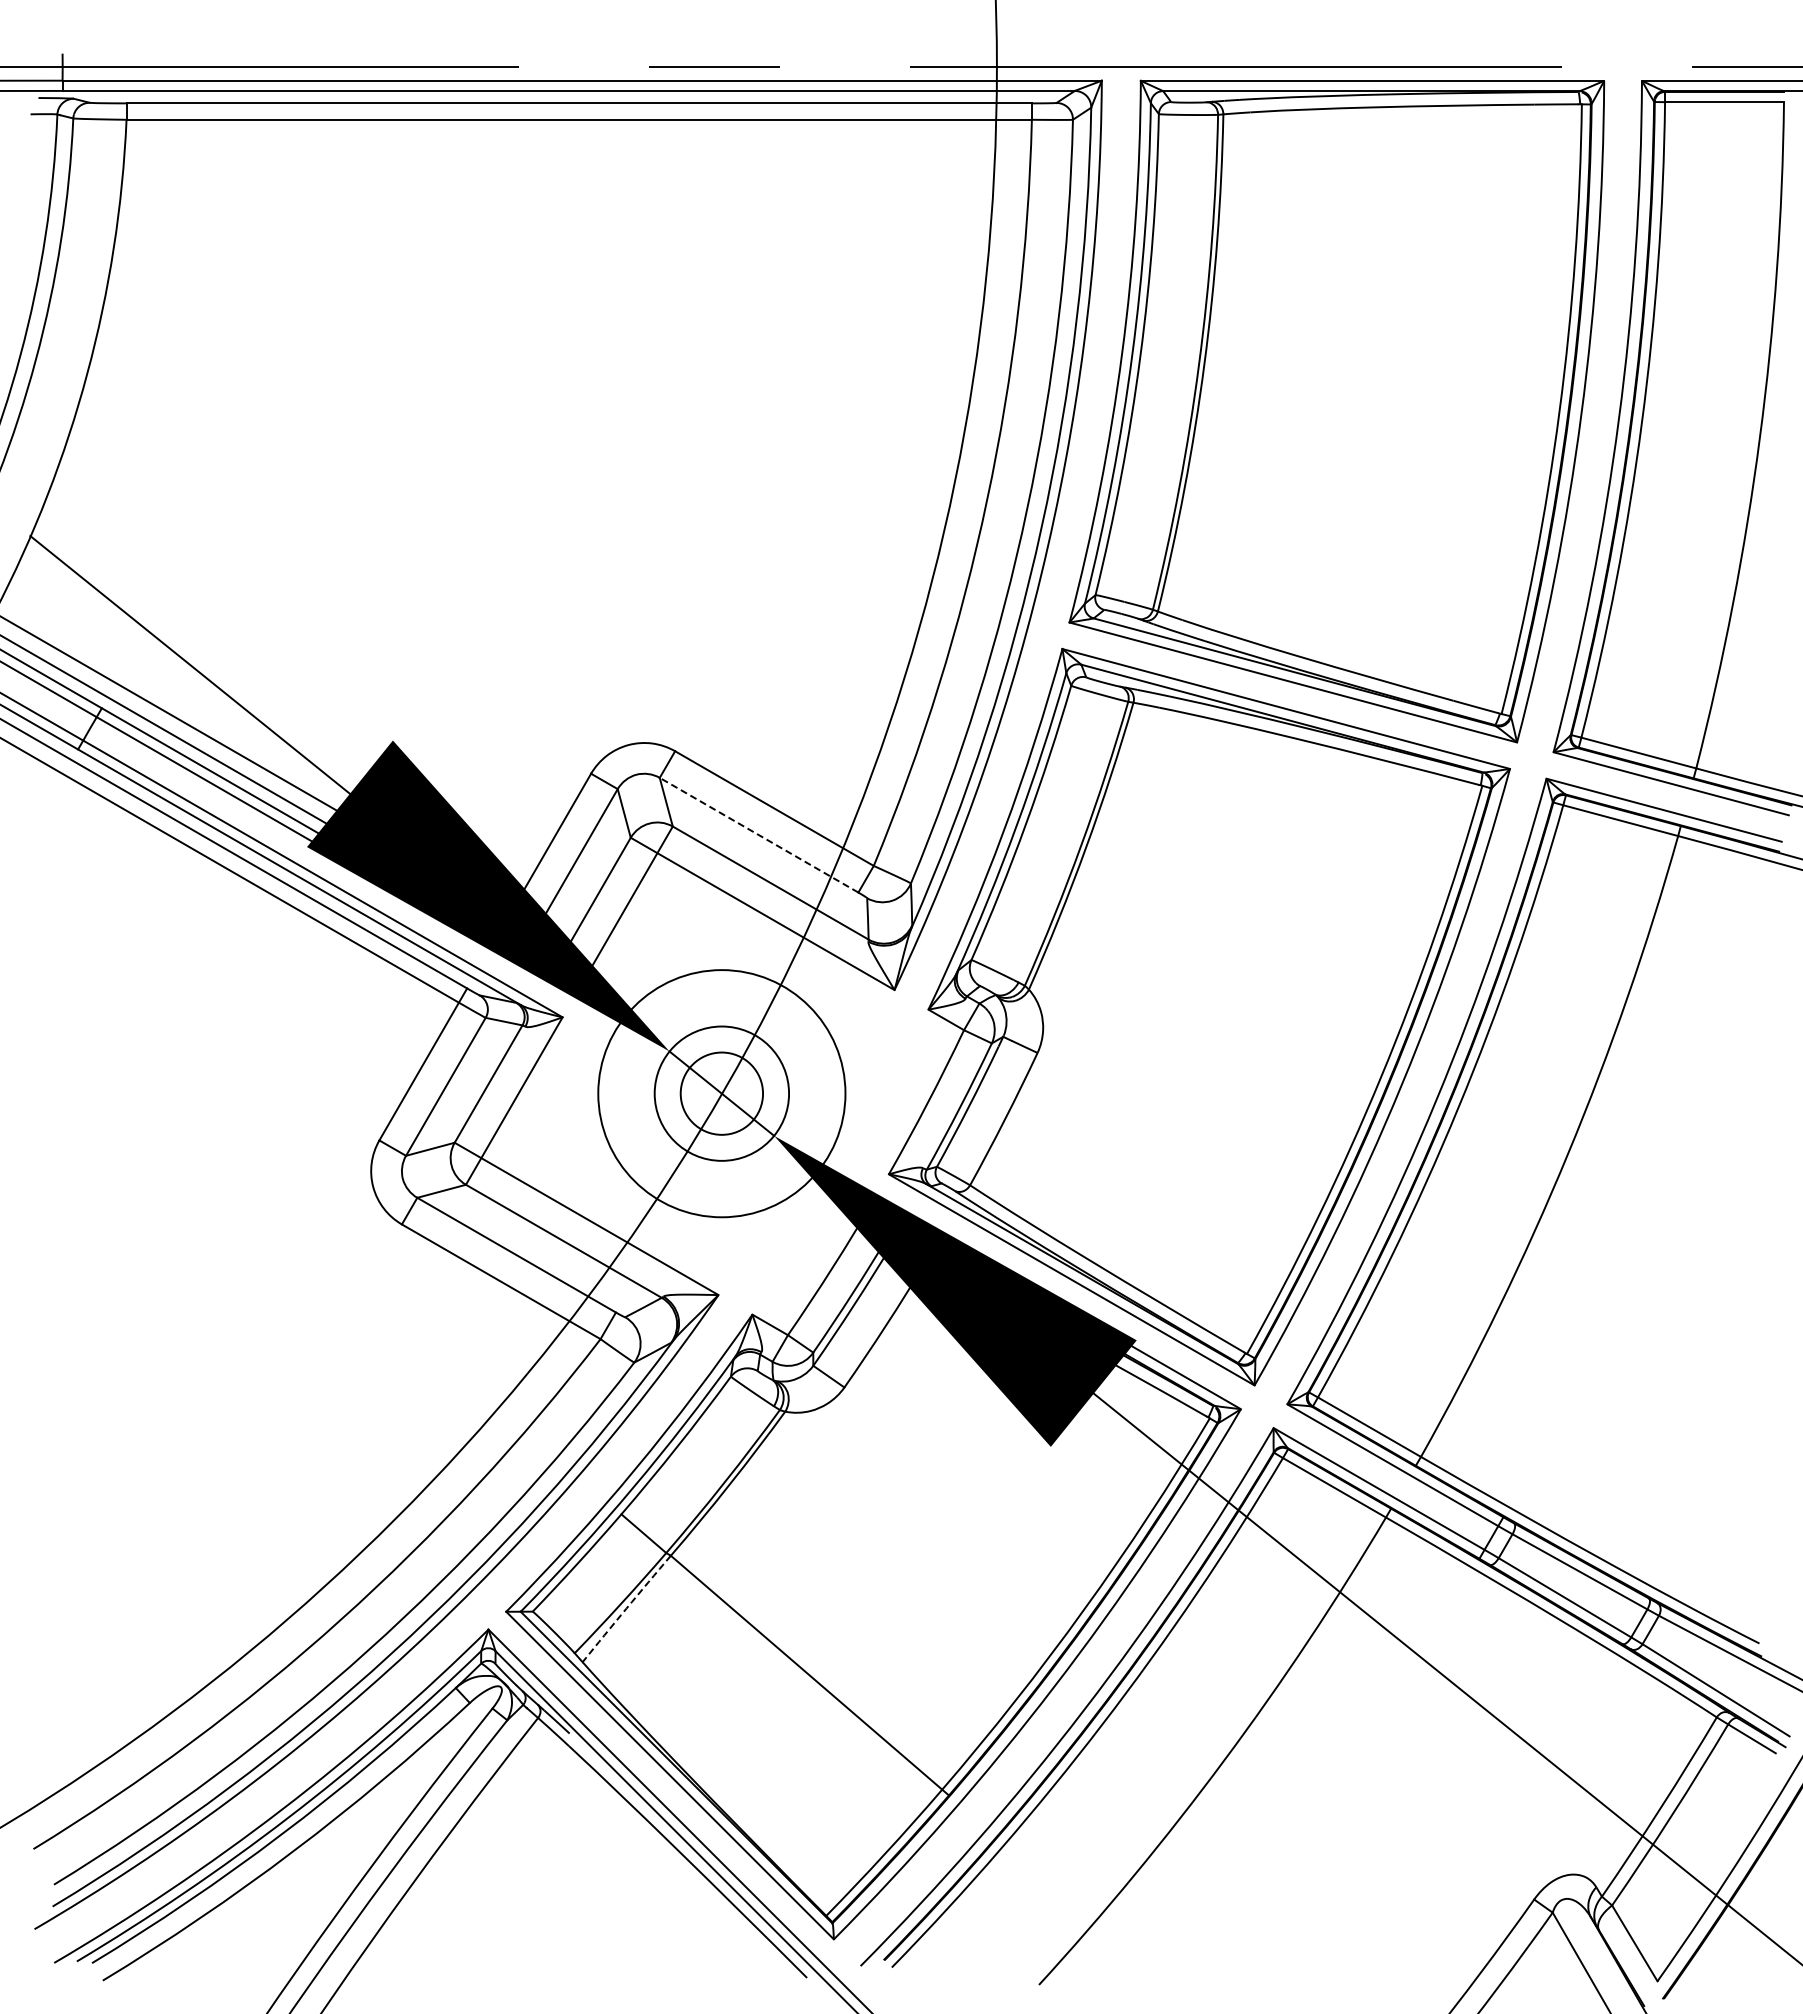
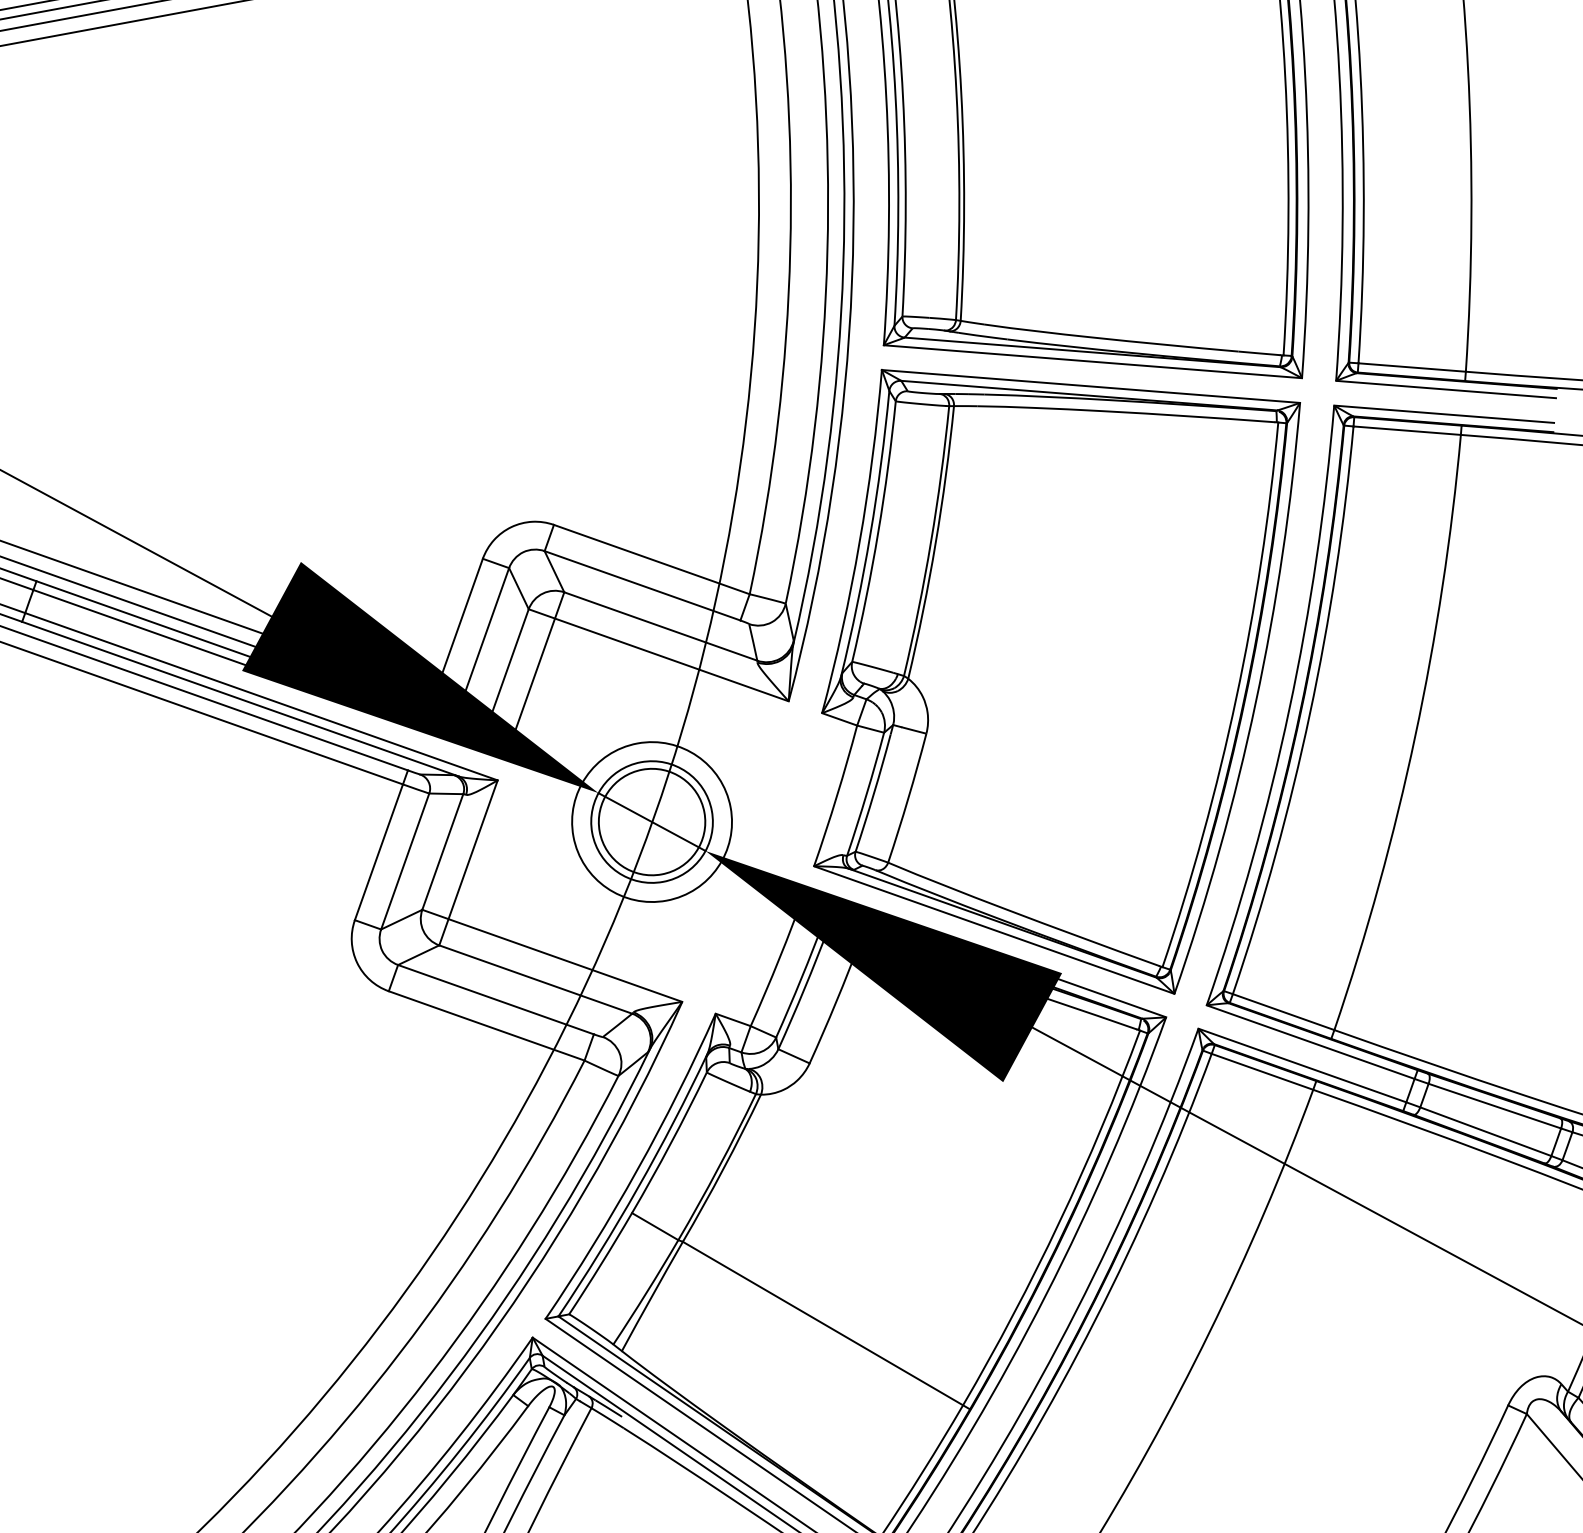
line: (759, 835) -> (642, 586), dashed -> solid
circle: (721, 1093) -> (651, 821), size x0.71
circle: (721, 1093) -> (651, 821), size x1.43
arc: (626, 1608) -> (652, 1296), dashed -> solid

